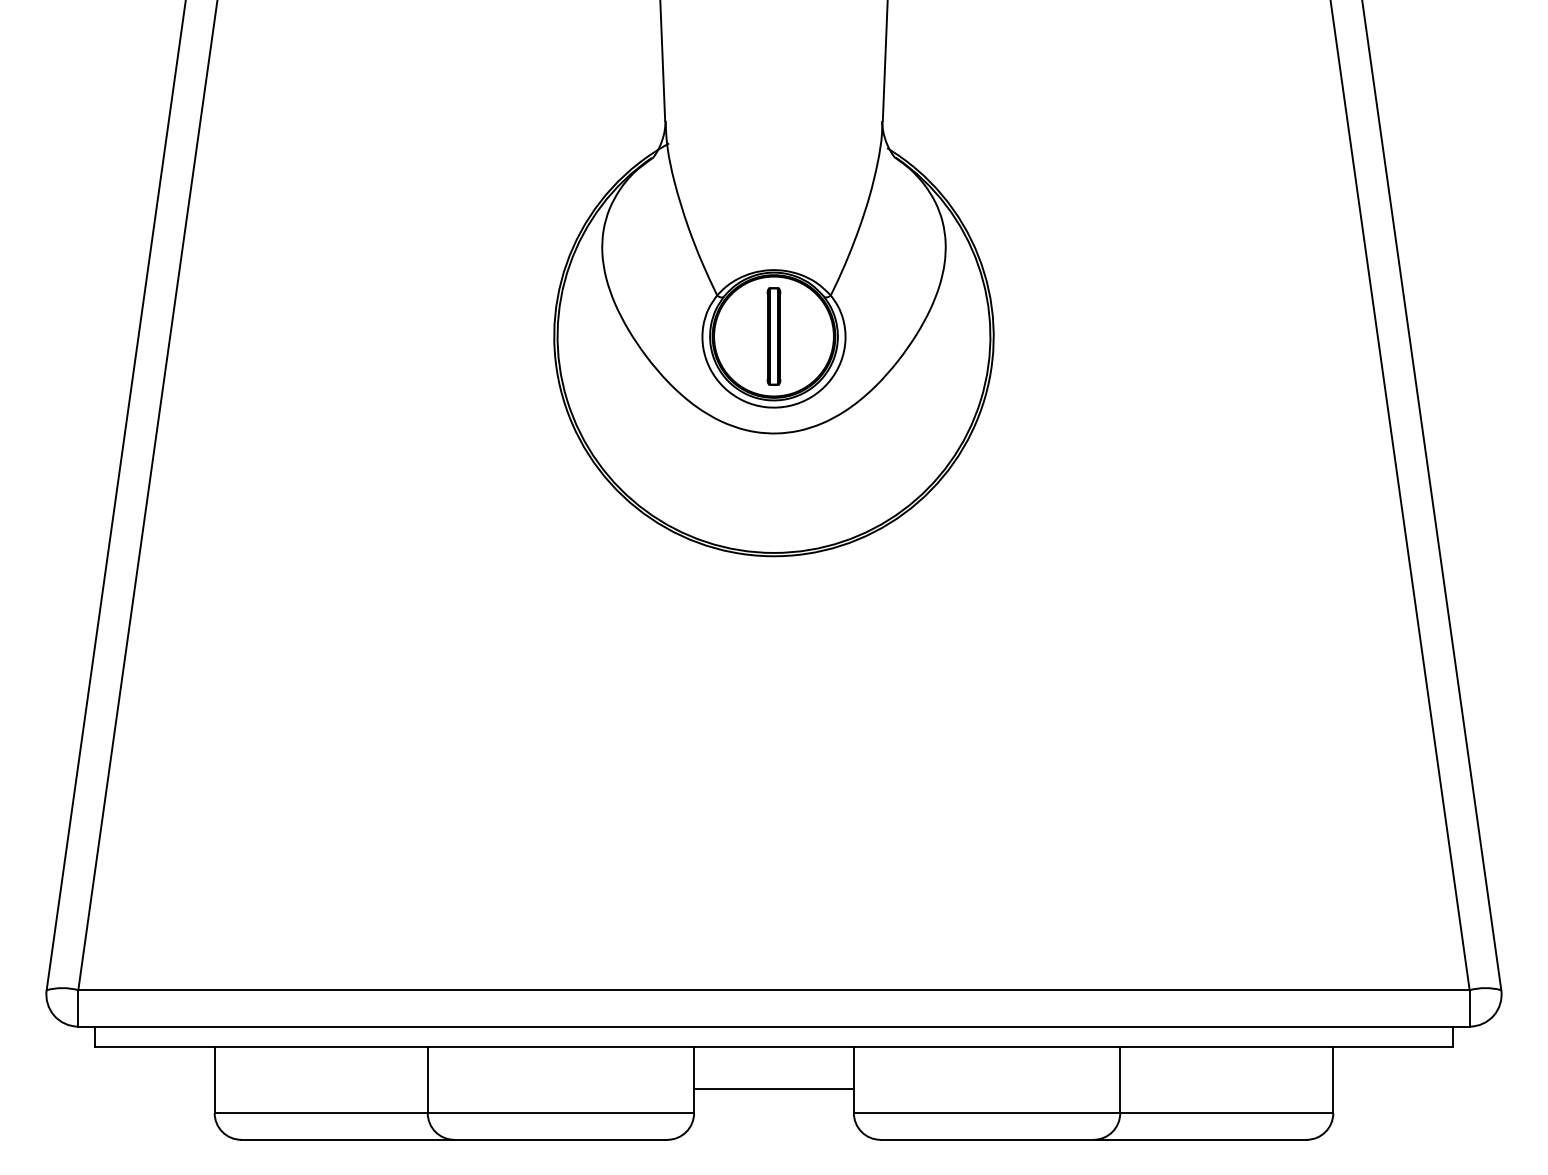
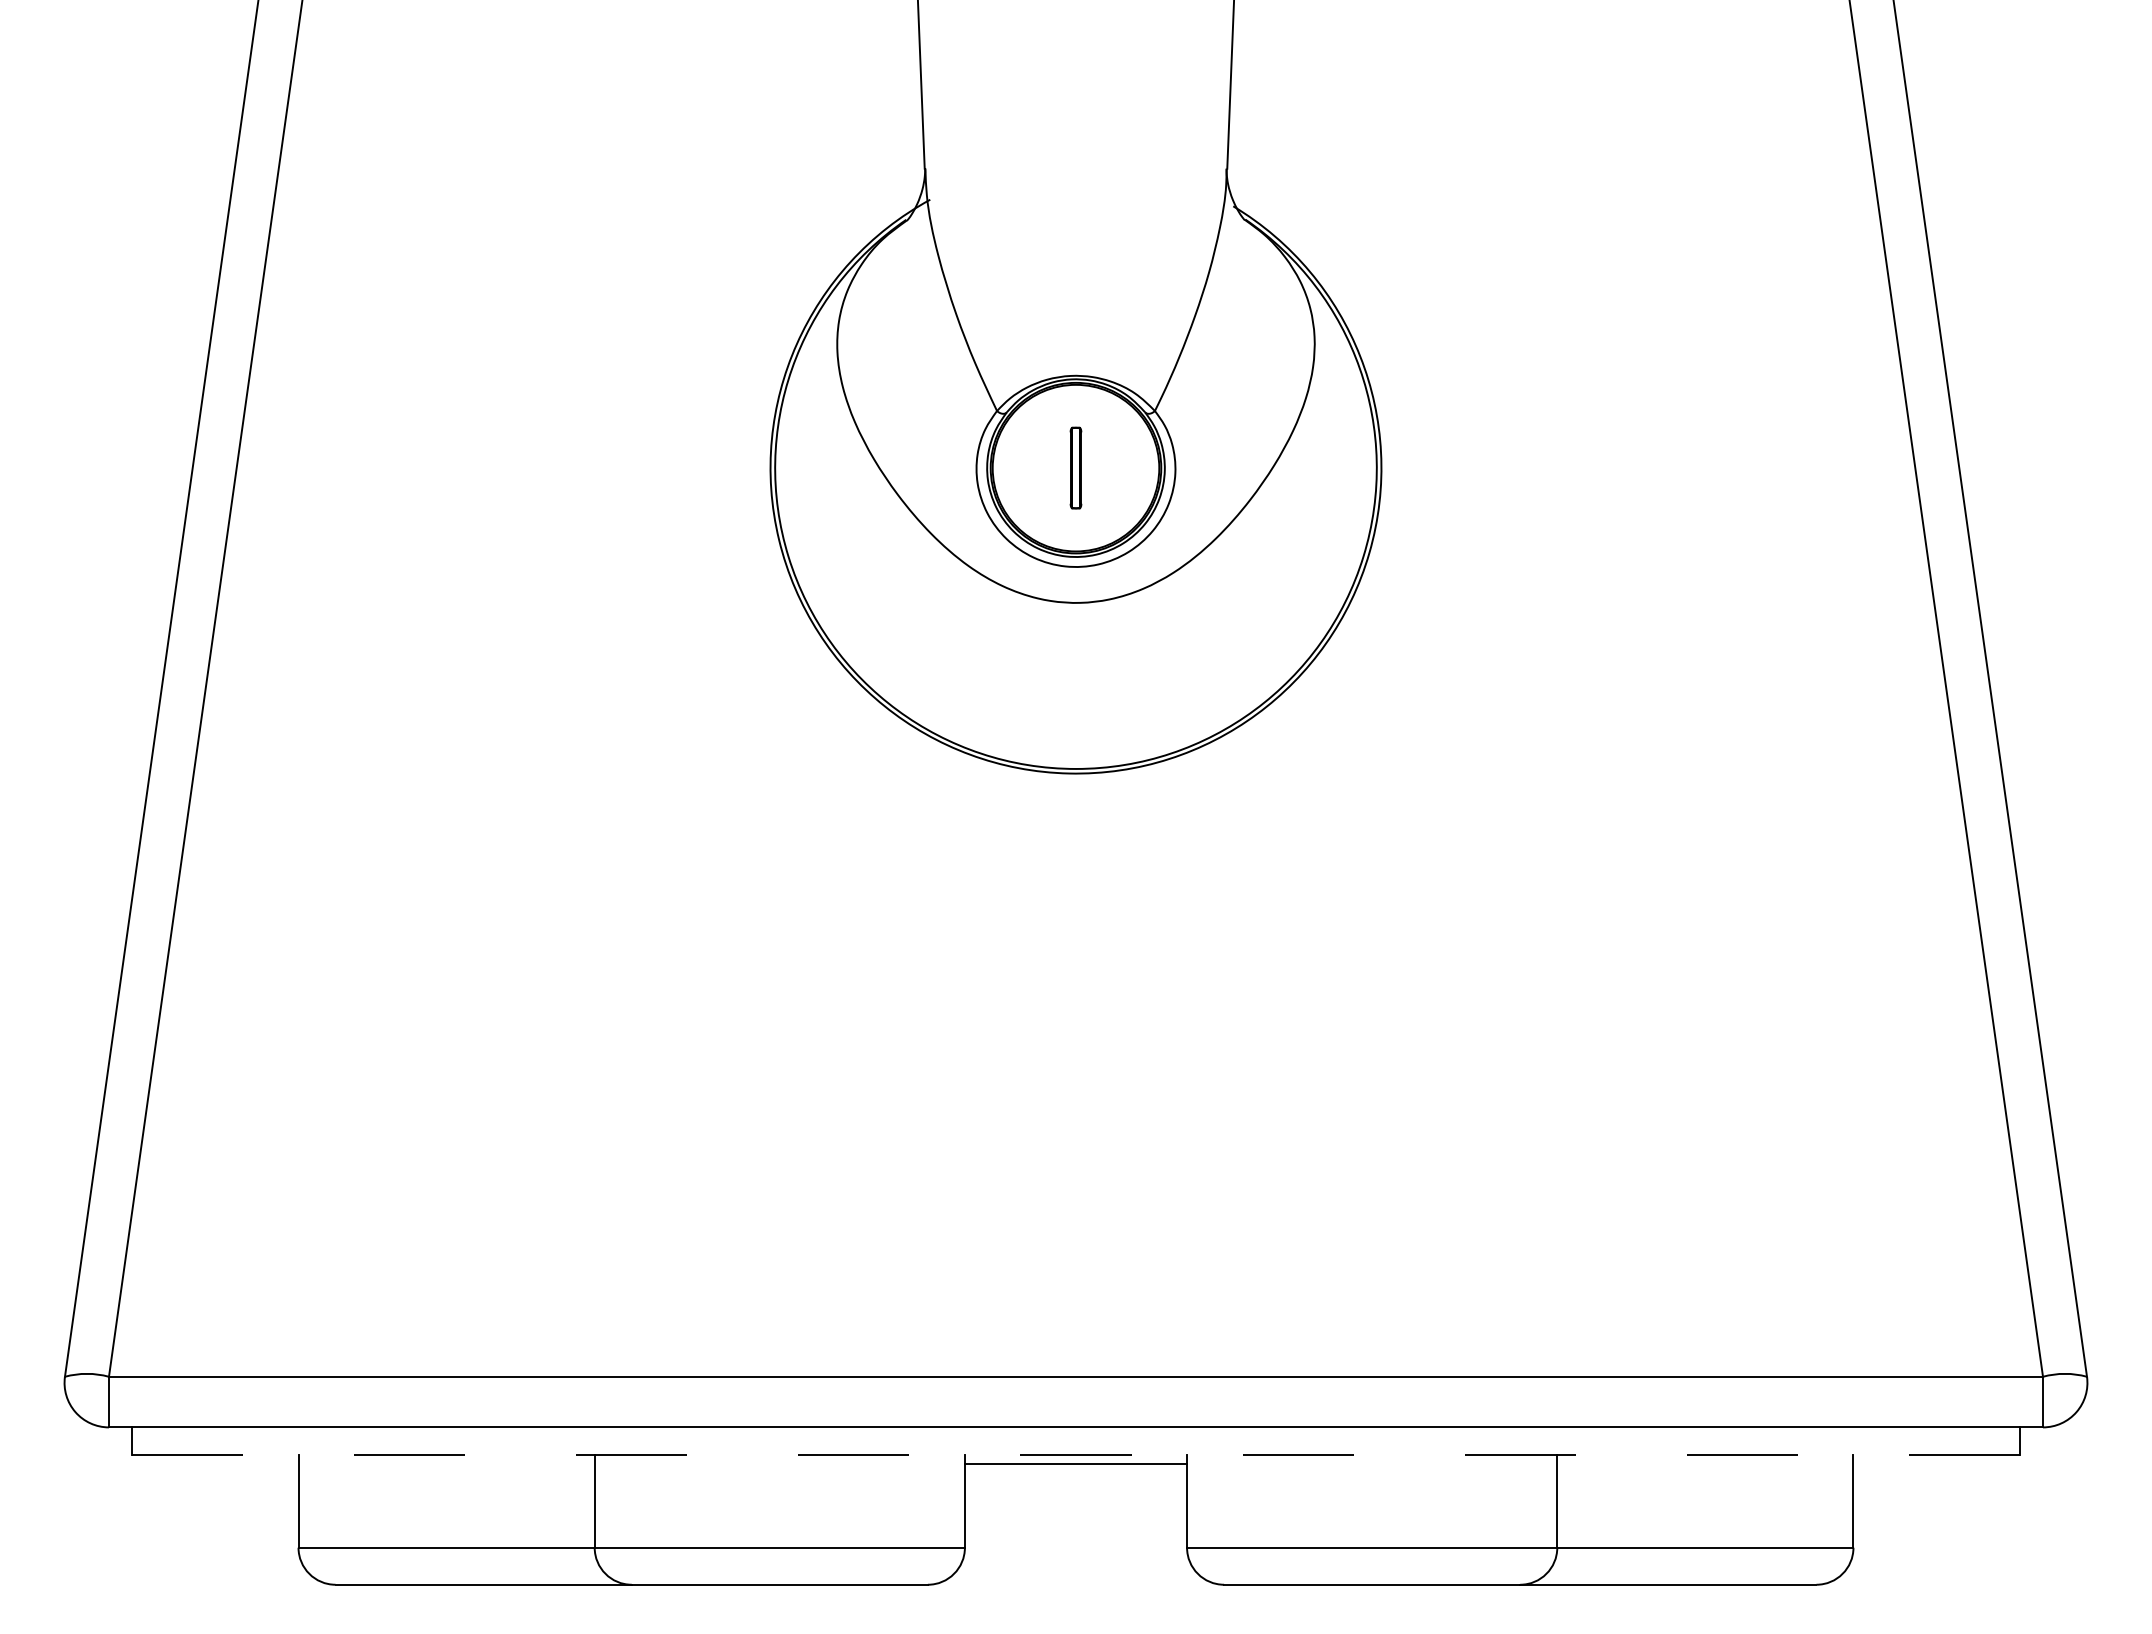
part: (773, 336) -> (1075, 467), size x0.6
line: (774, 1046) -> (1076, 1455), solid -> dashed
line: (773, 1089) -> (1075, 1464), moved

